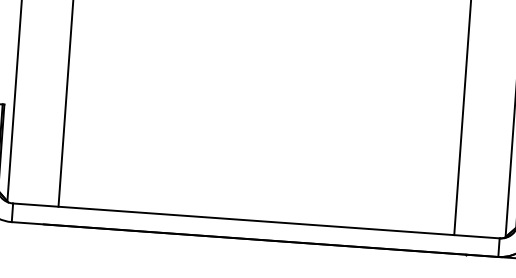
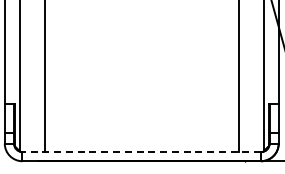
line: (255, 221) -> (141, 152), solid -> dashed

